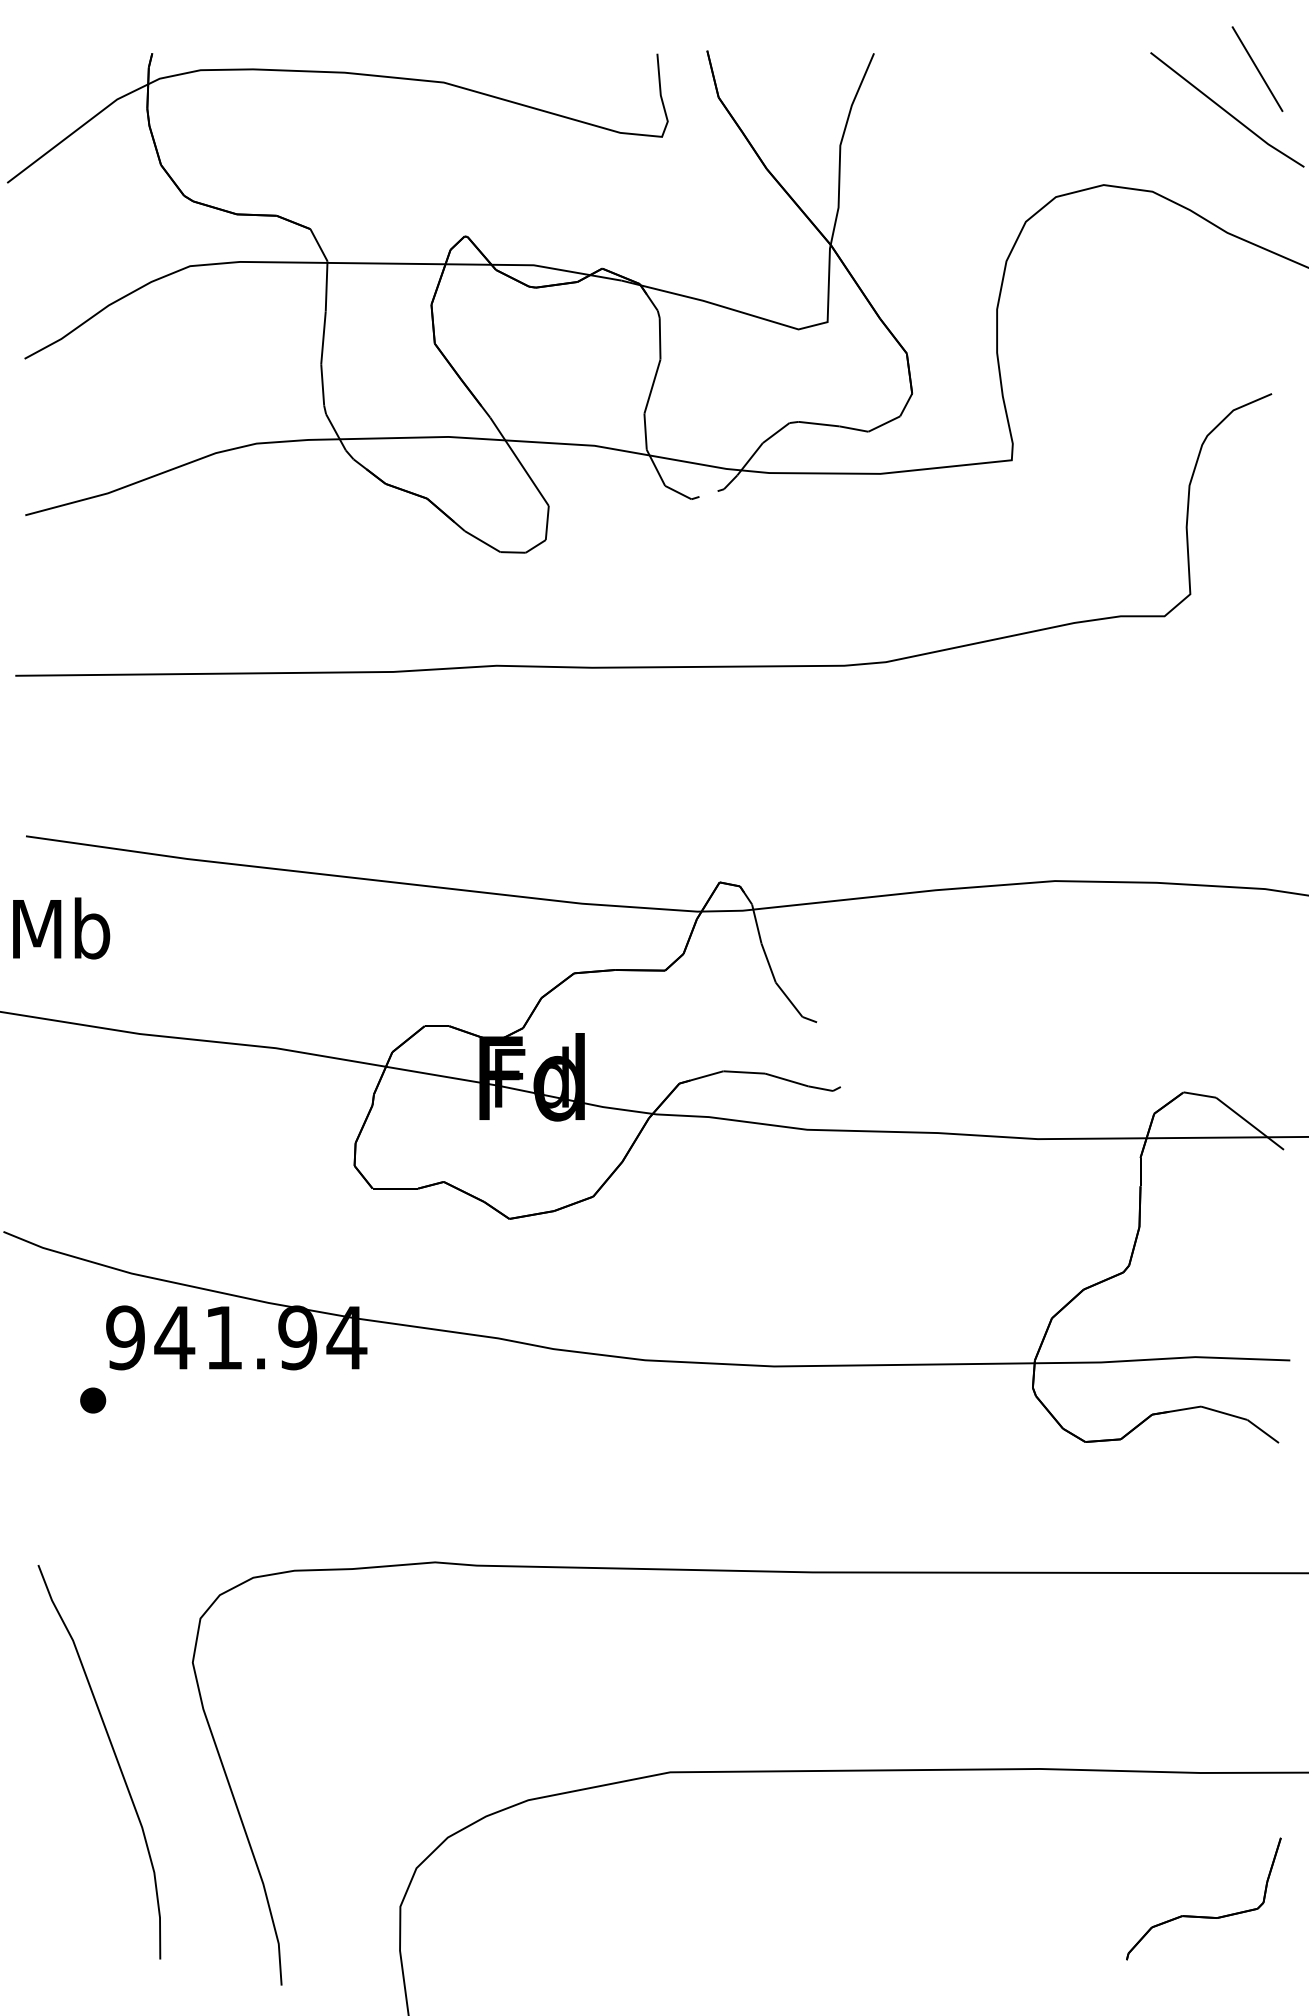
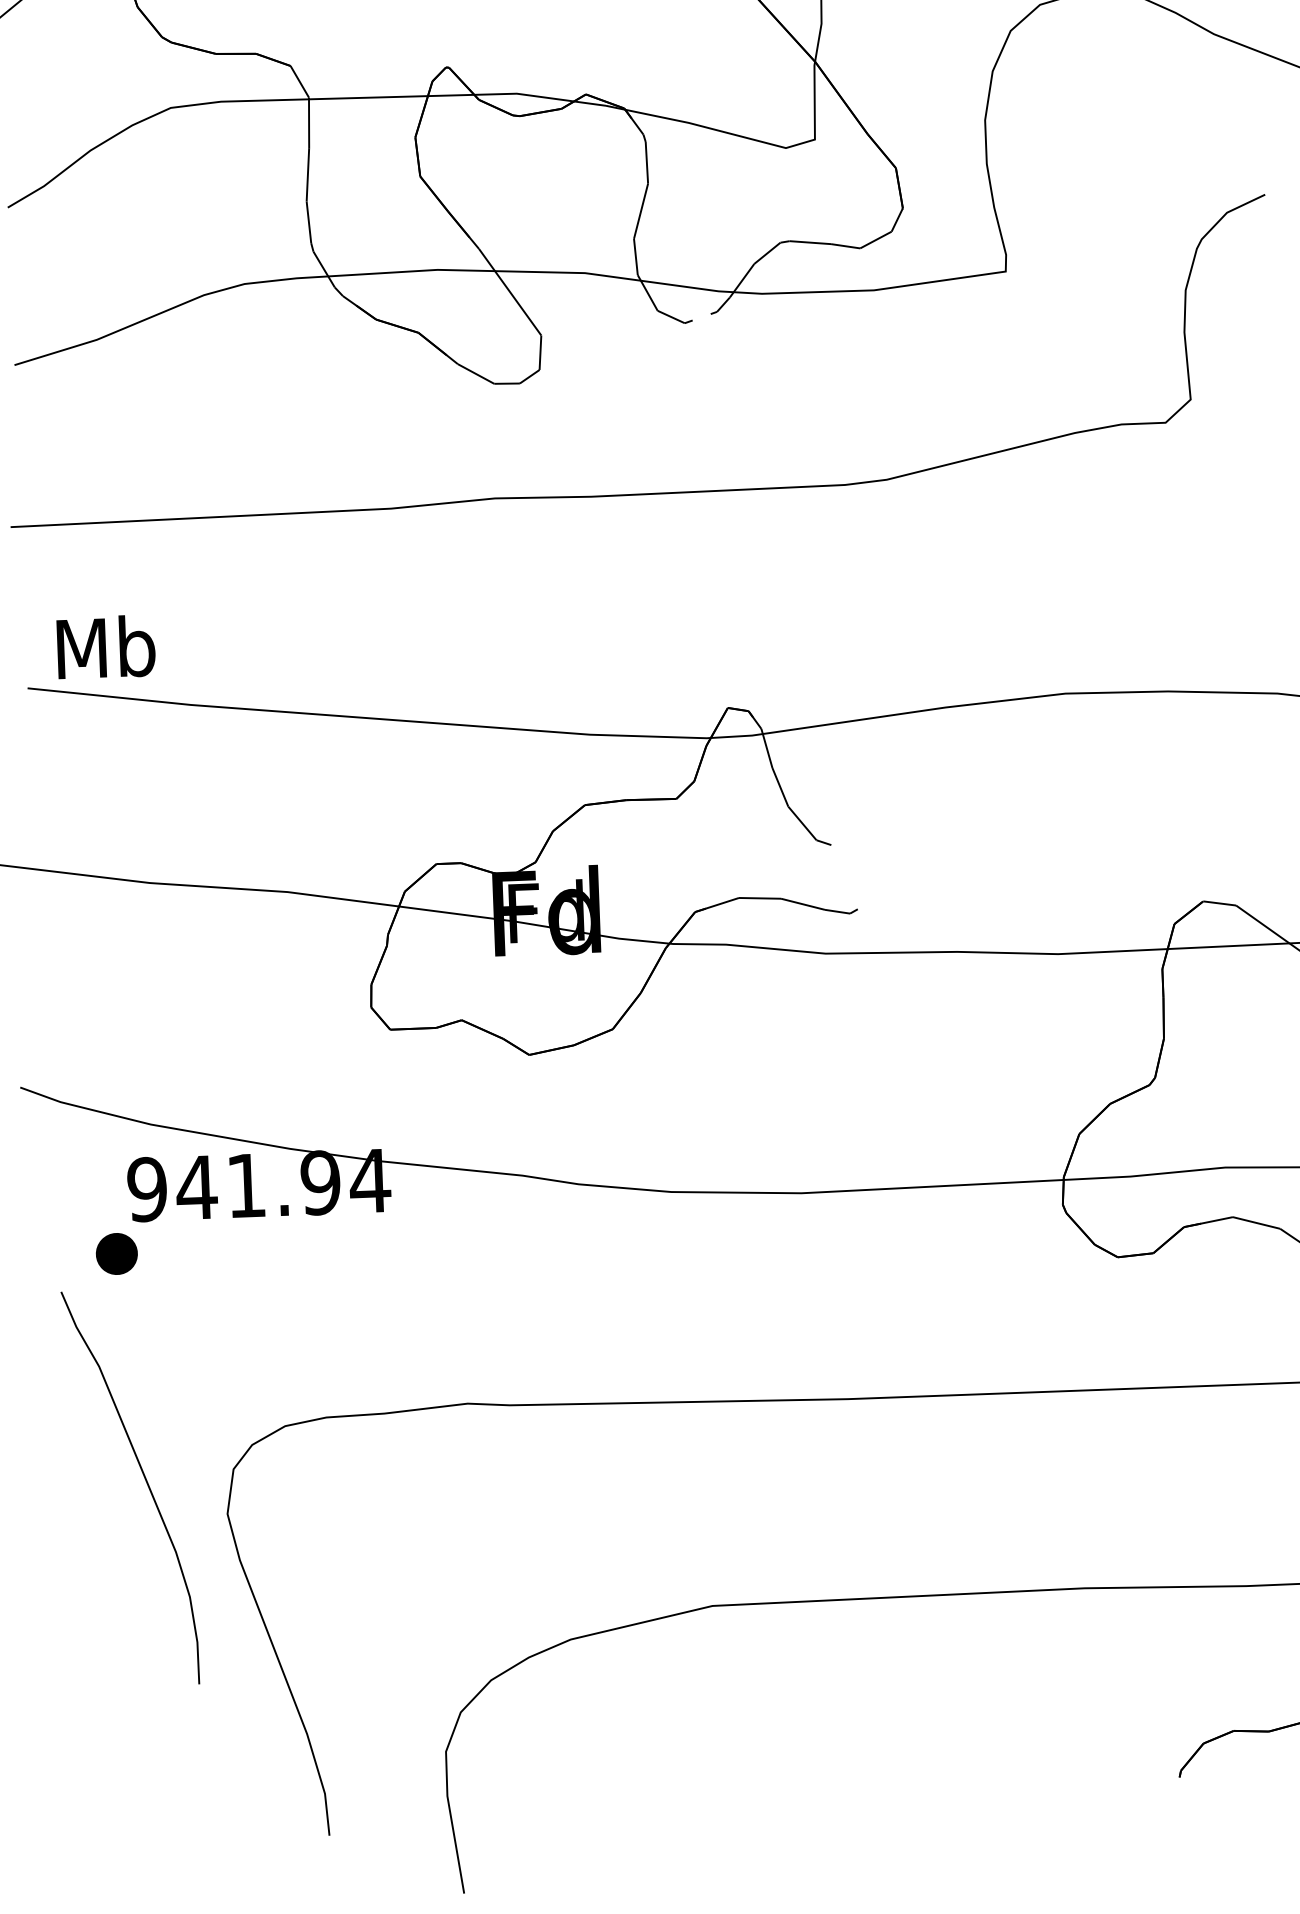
text: (61, 928) -> (106, 647), moved
part: (93, 1400) -> (117, 1253), size x1.6
curve: (115, 1758) -> (146, 1483), moved

